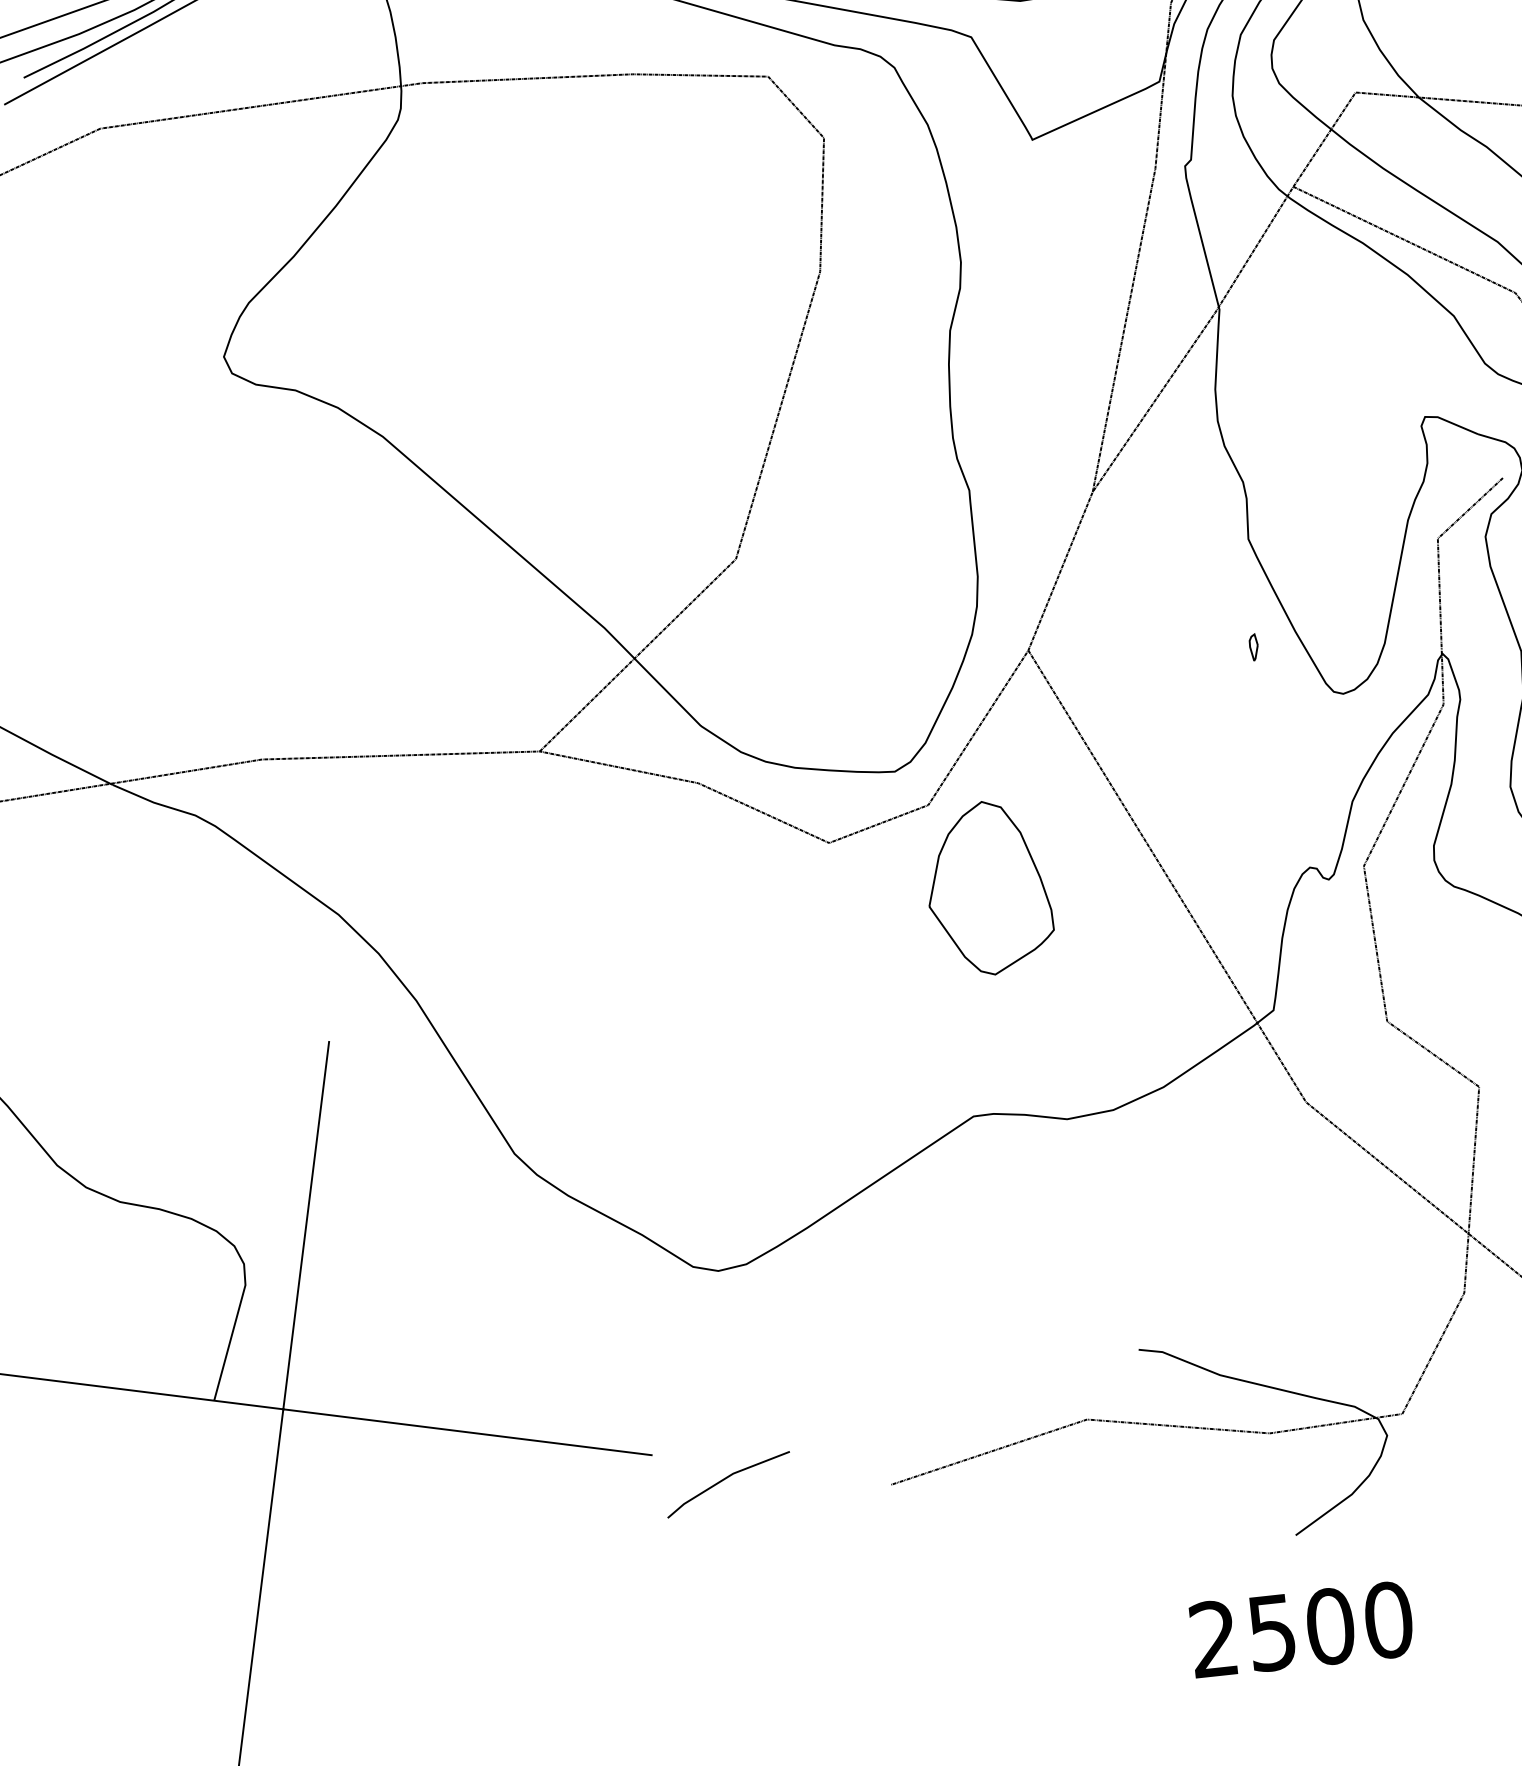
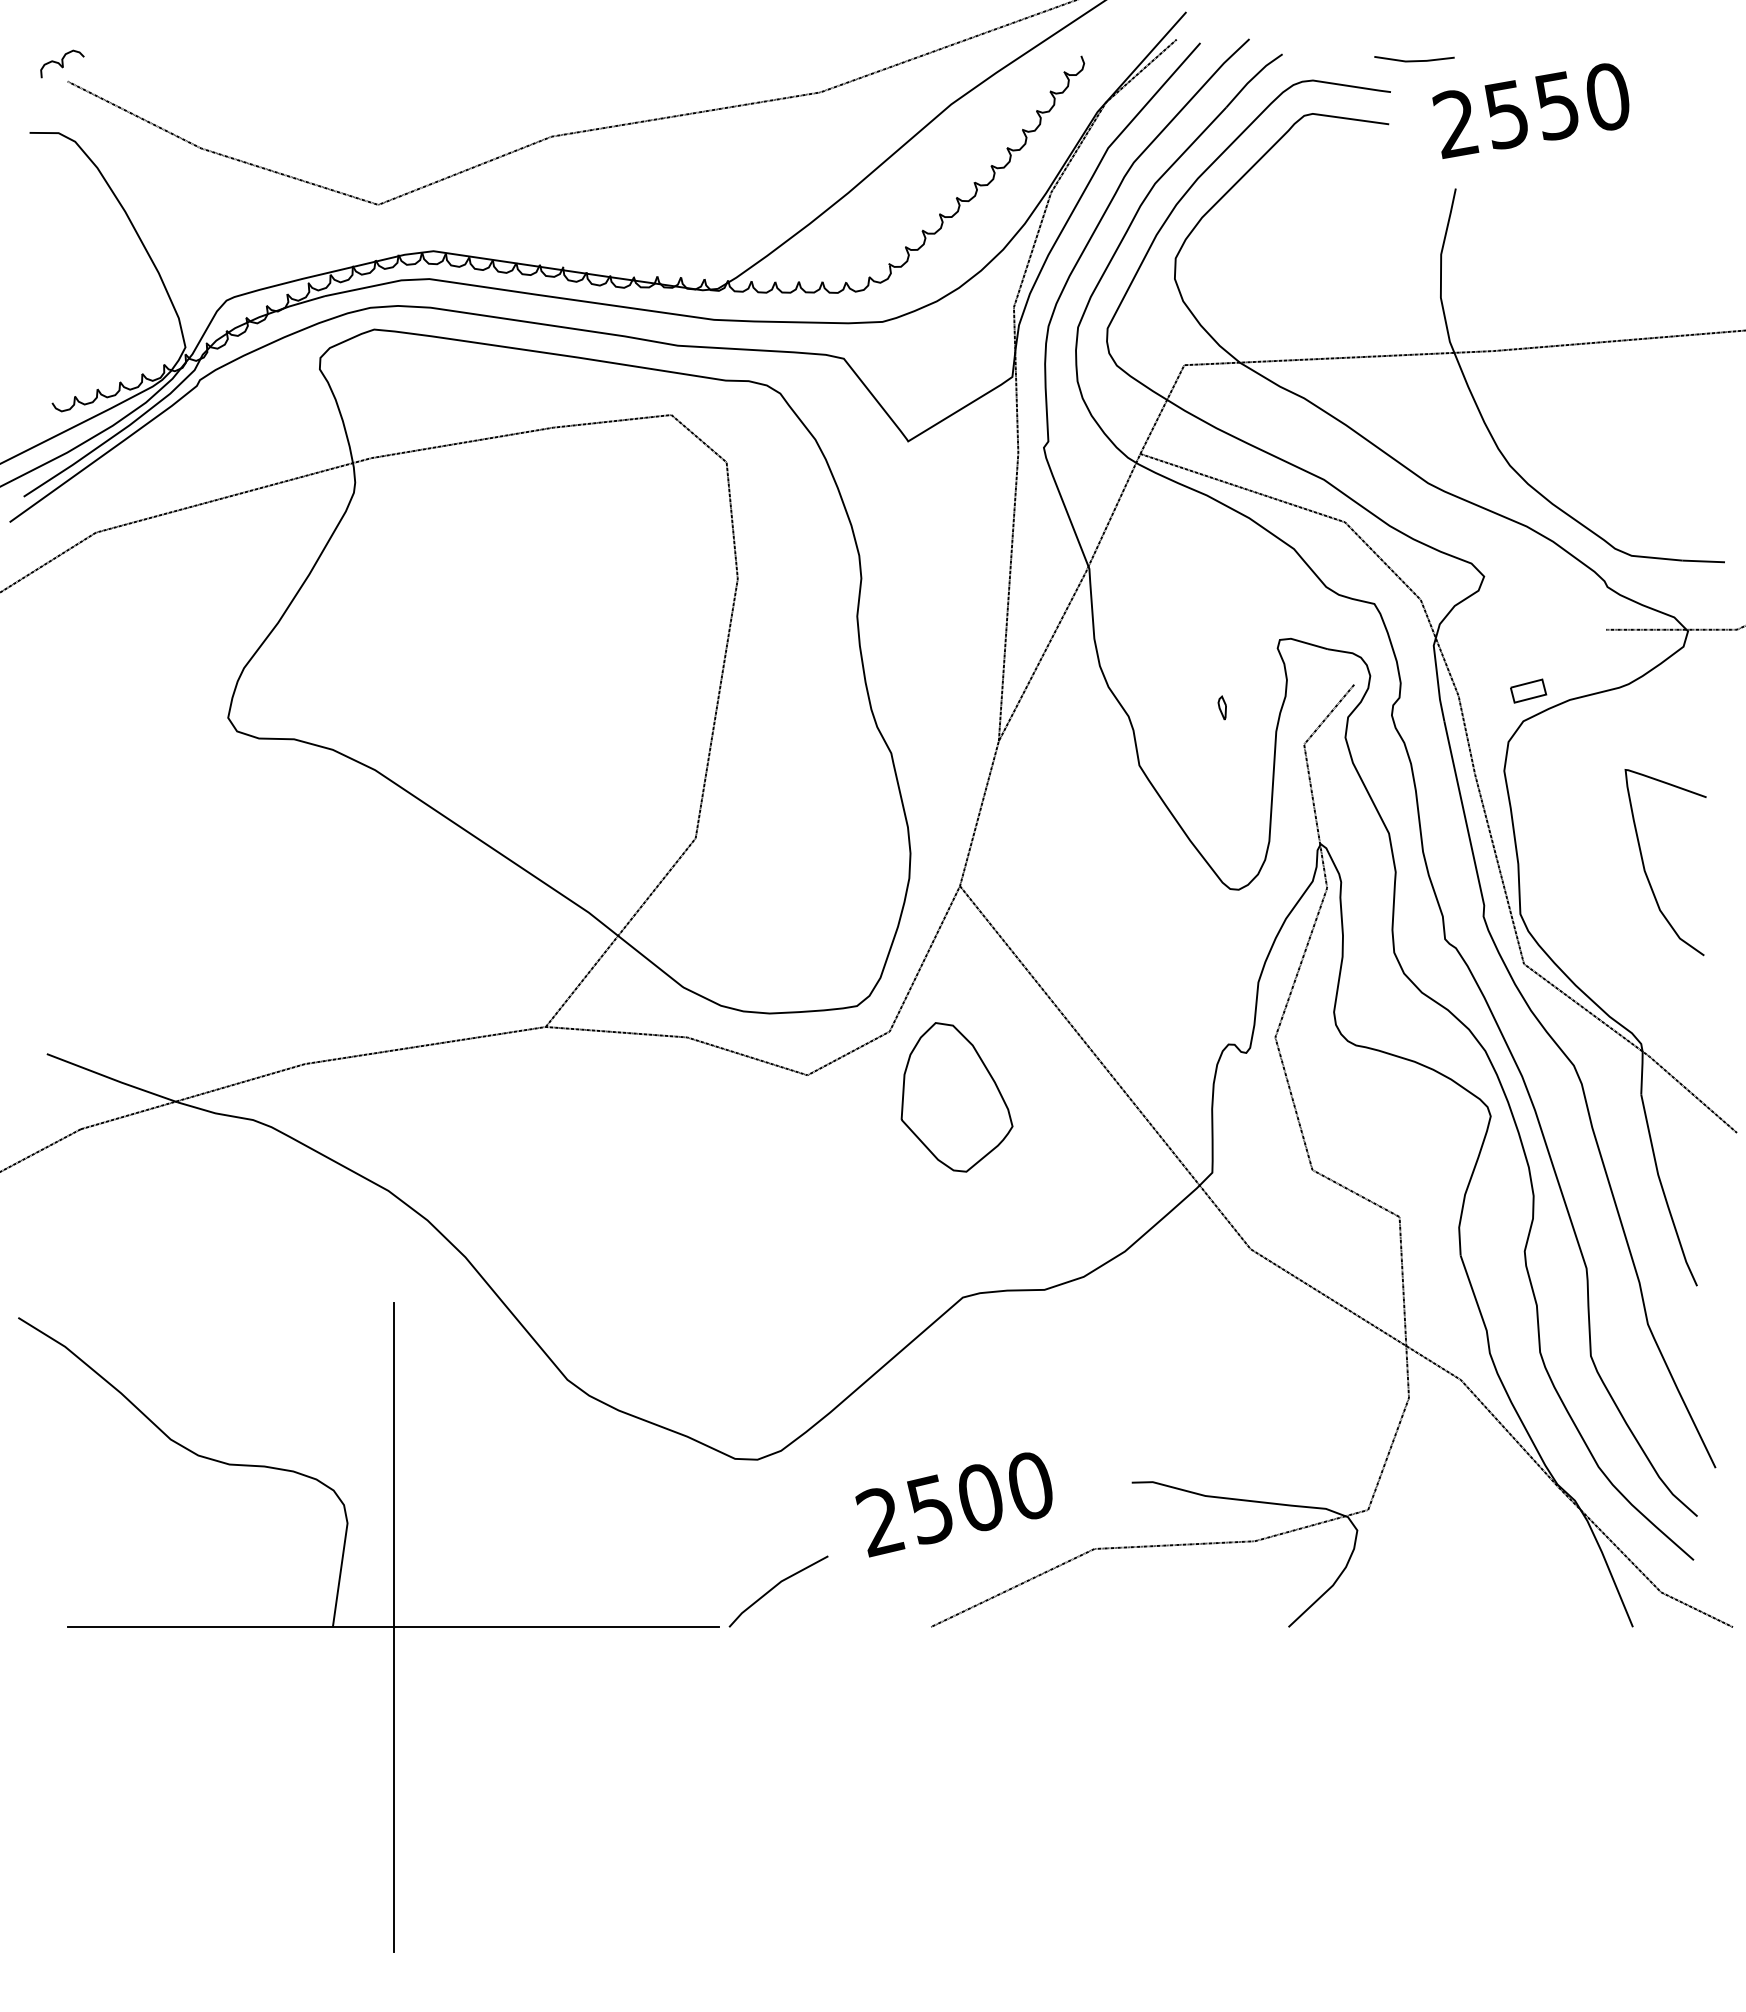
part: (1252, 646) -> (1221, 707), moved
line: (725, 1479) -> (775, 1587), moved
text: (1298, 1630) -> (953, 1504), moved

